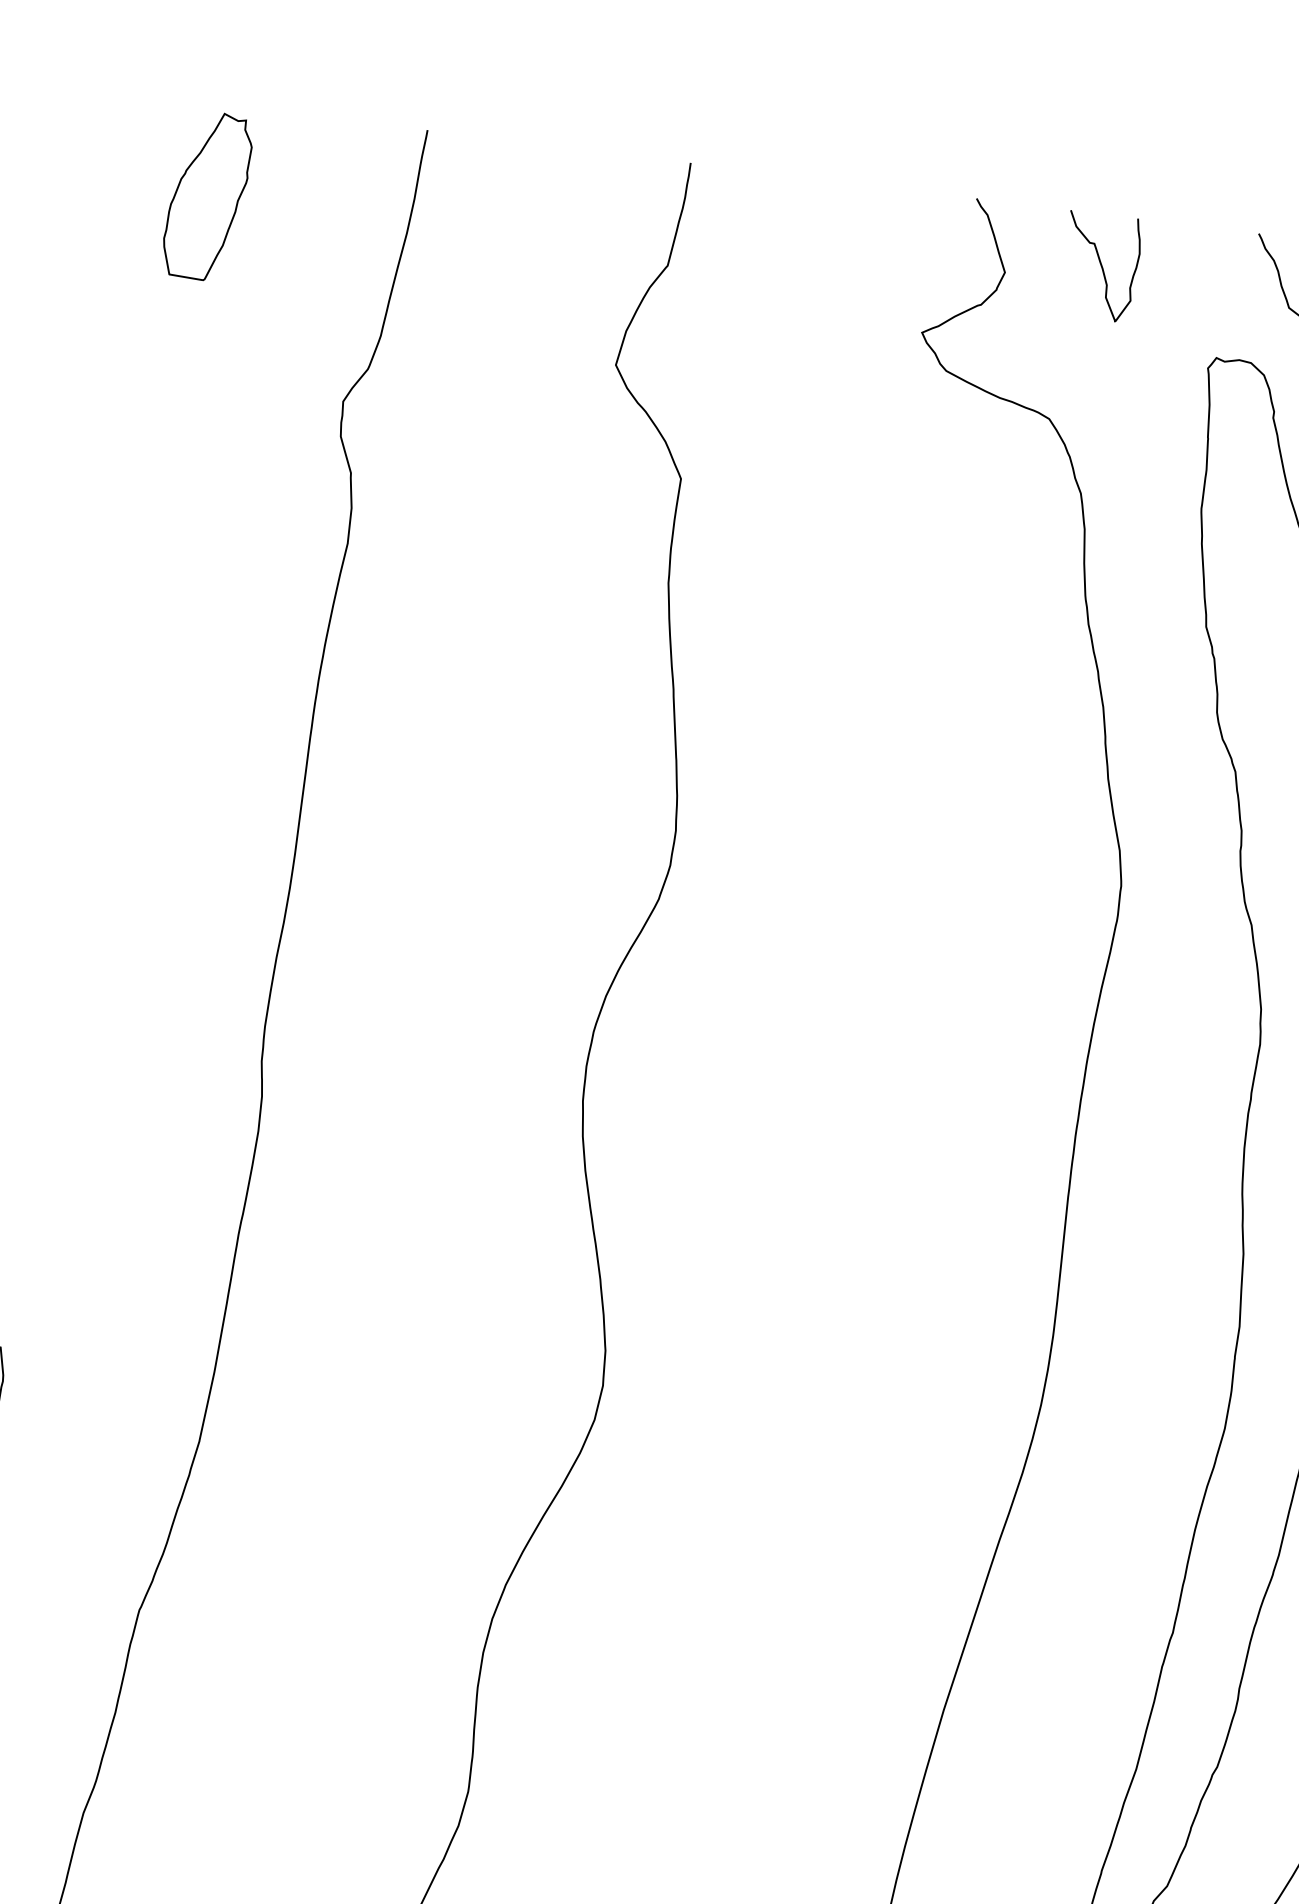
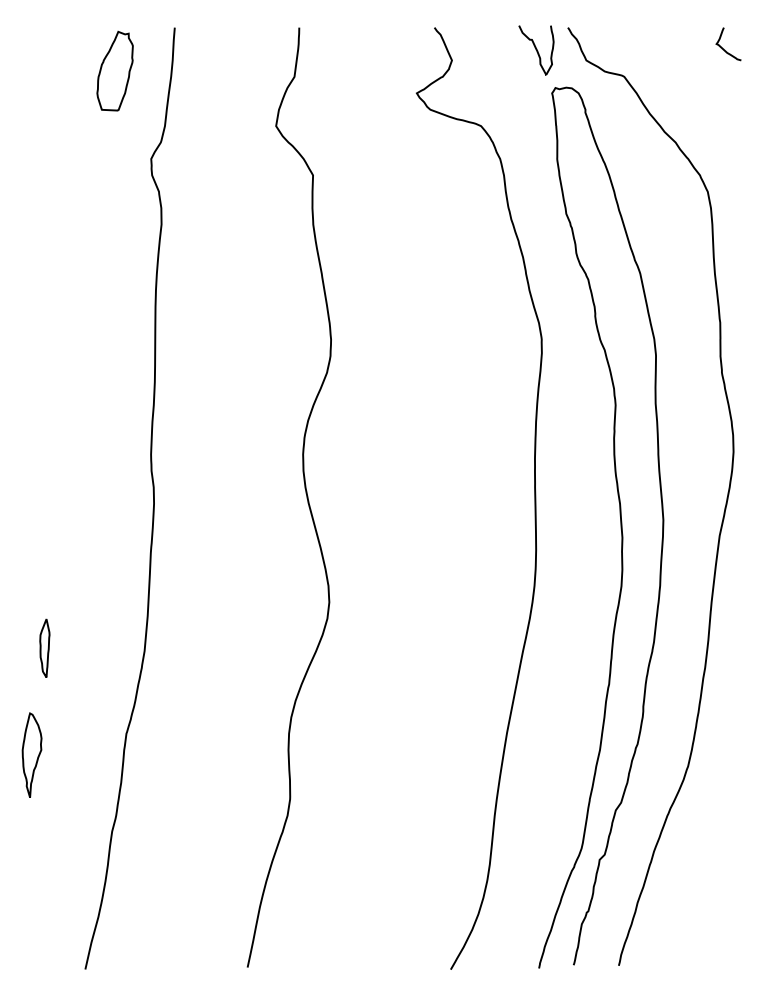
part: (206, 194) -> (114, 70), moved
curve: (1101, 267) -> (536, 50), moved

